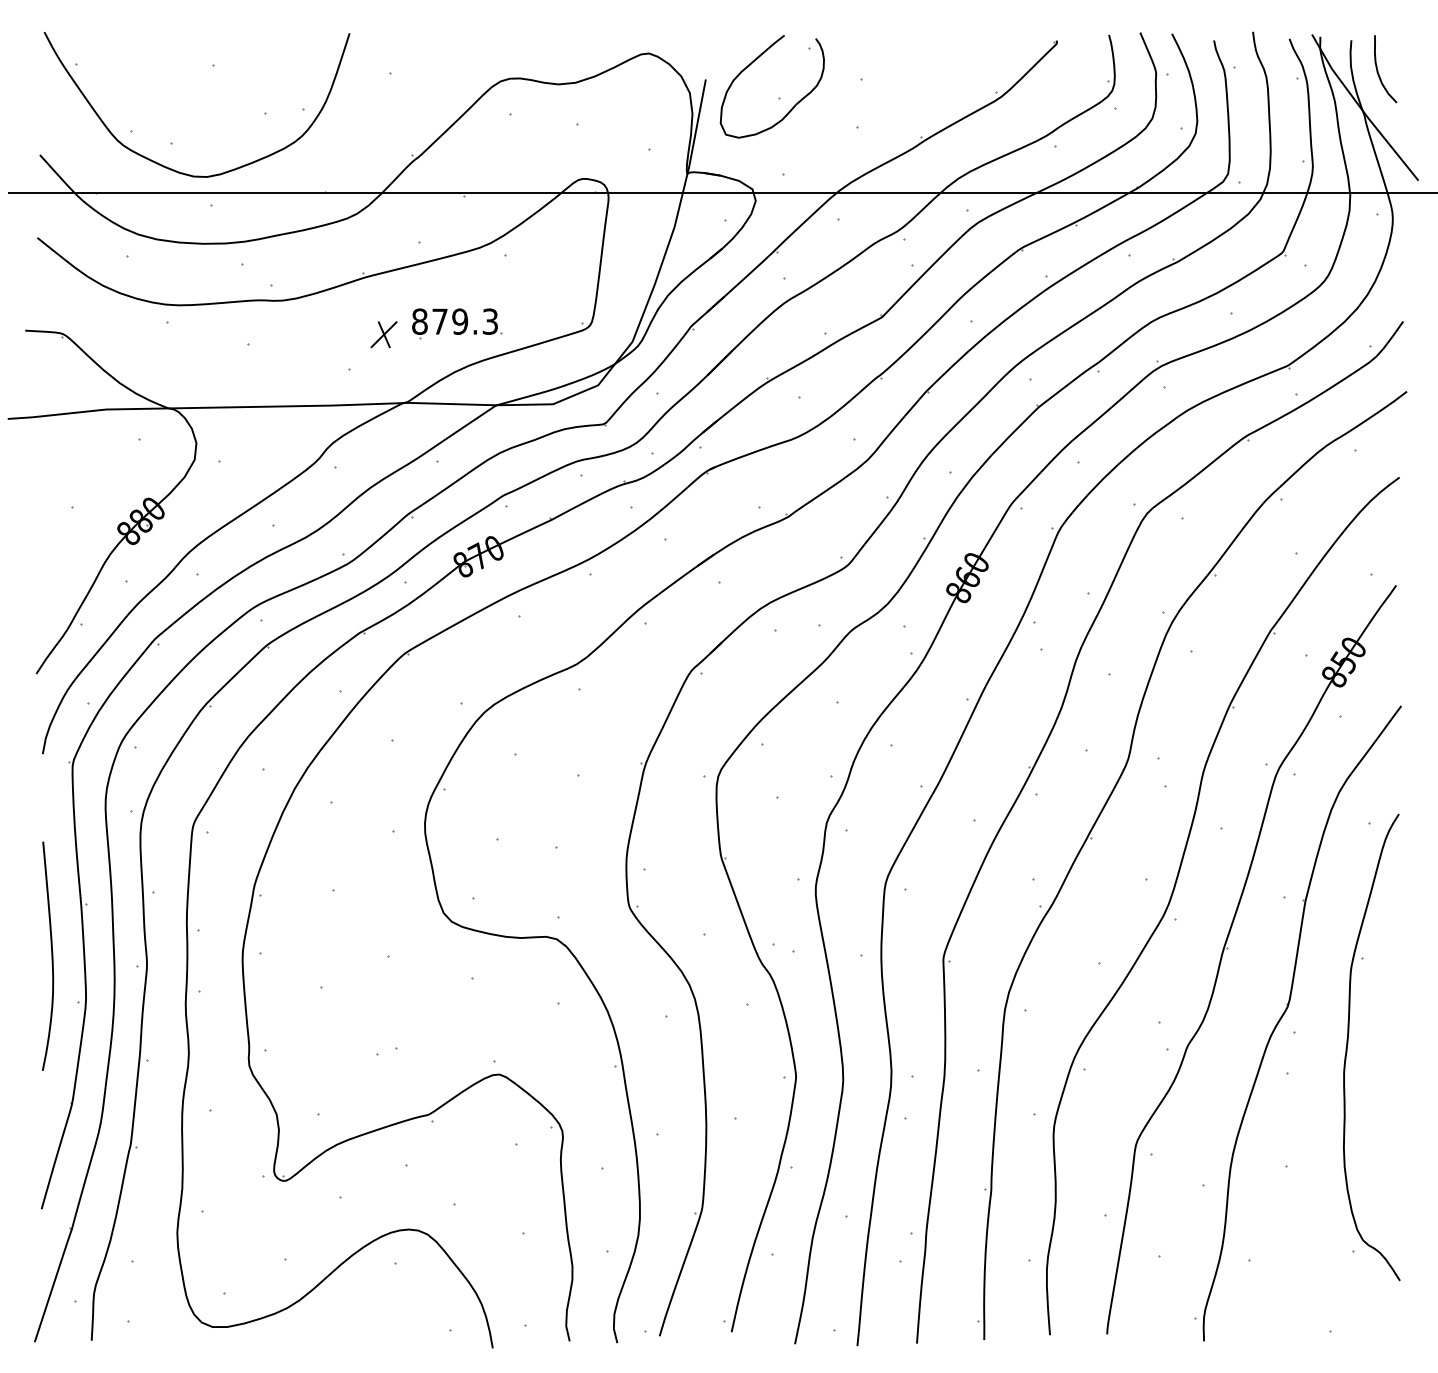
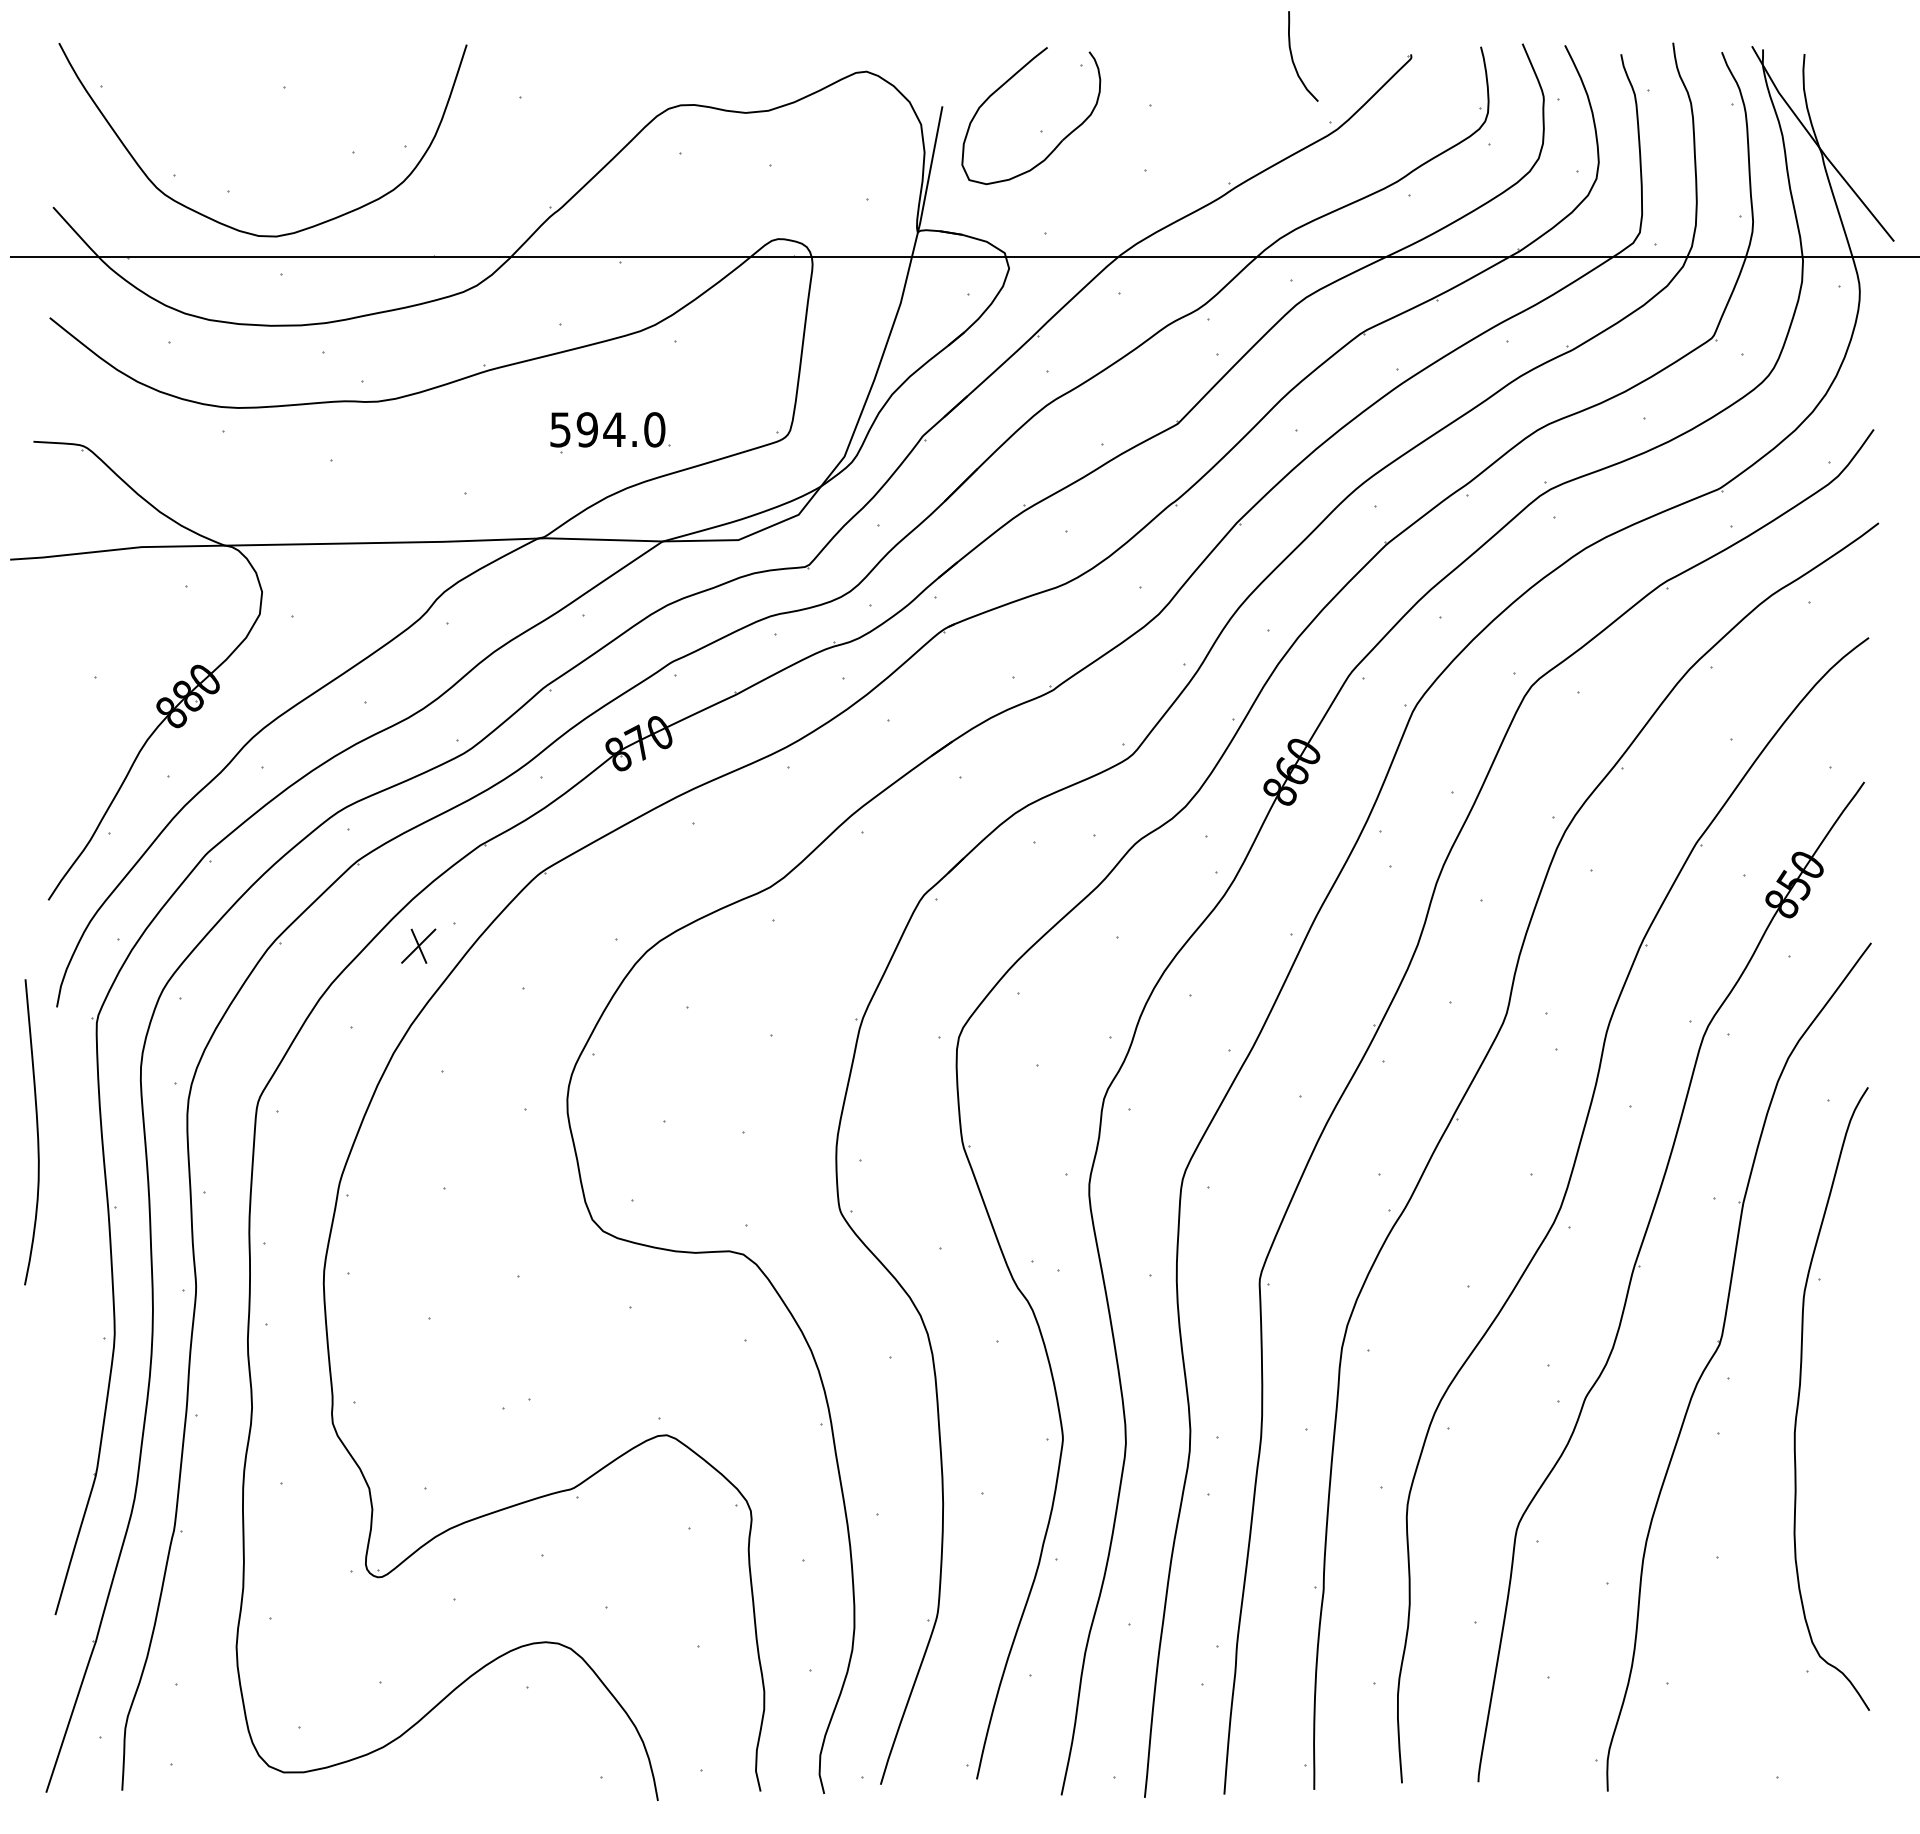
curve: (1378, 70) -> (1293, 58), moved
text: (455, 321) -> (607, 429), 879.3 -> 594.0
part: (383, 334) -> (418, 945), moved
curve: (51, 956) -> (36, 1132), moved

